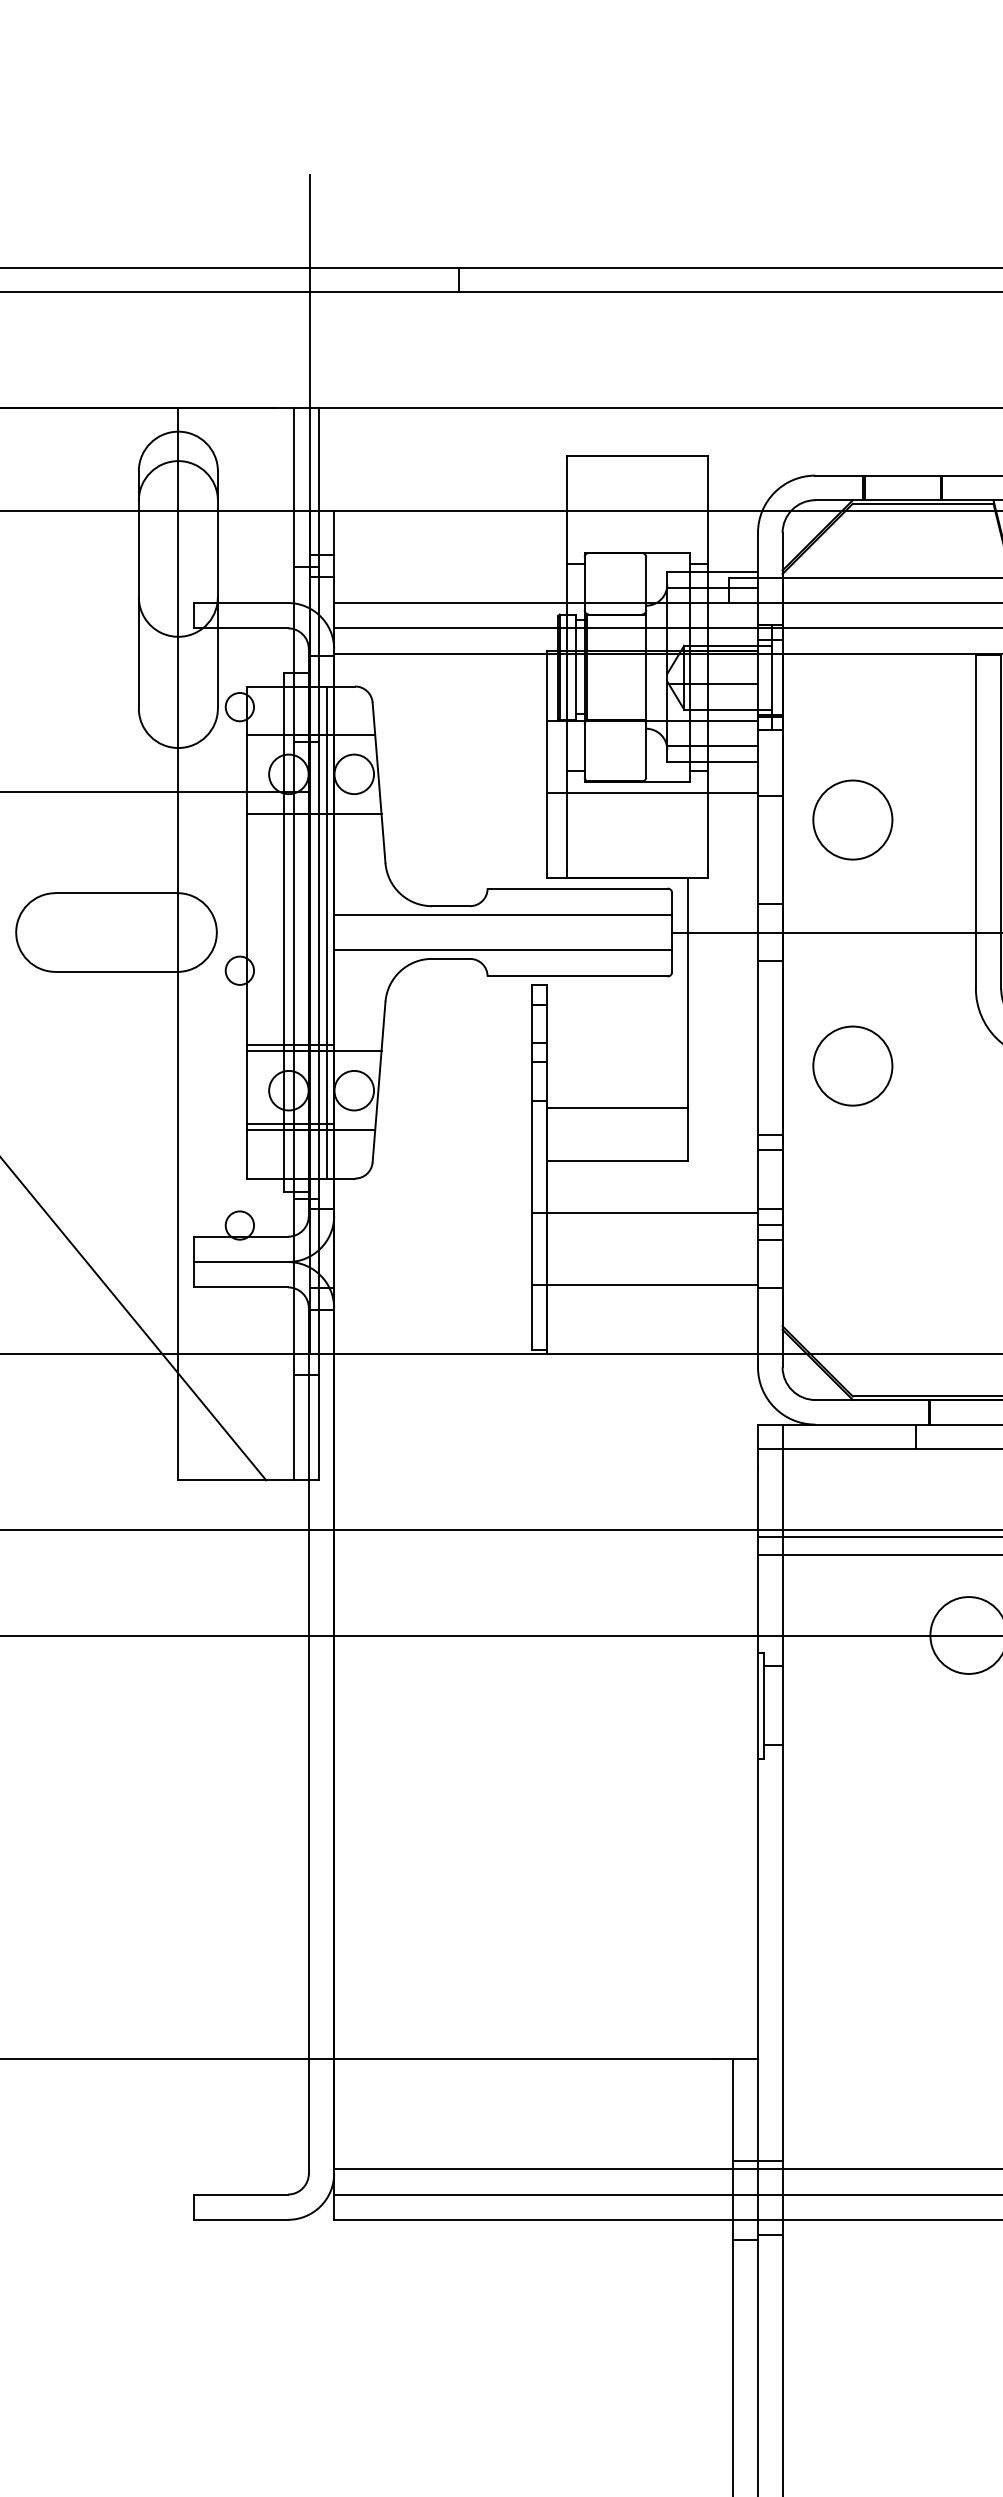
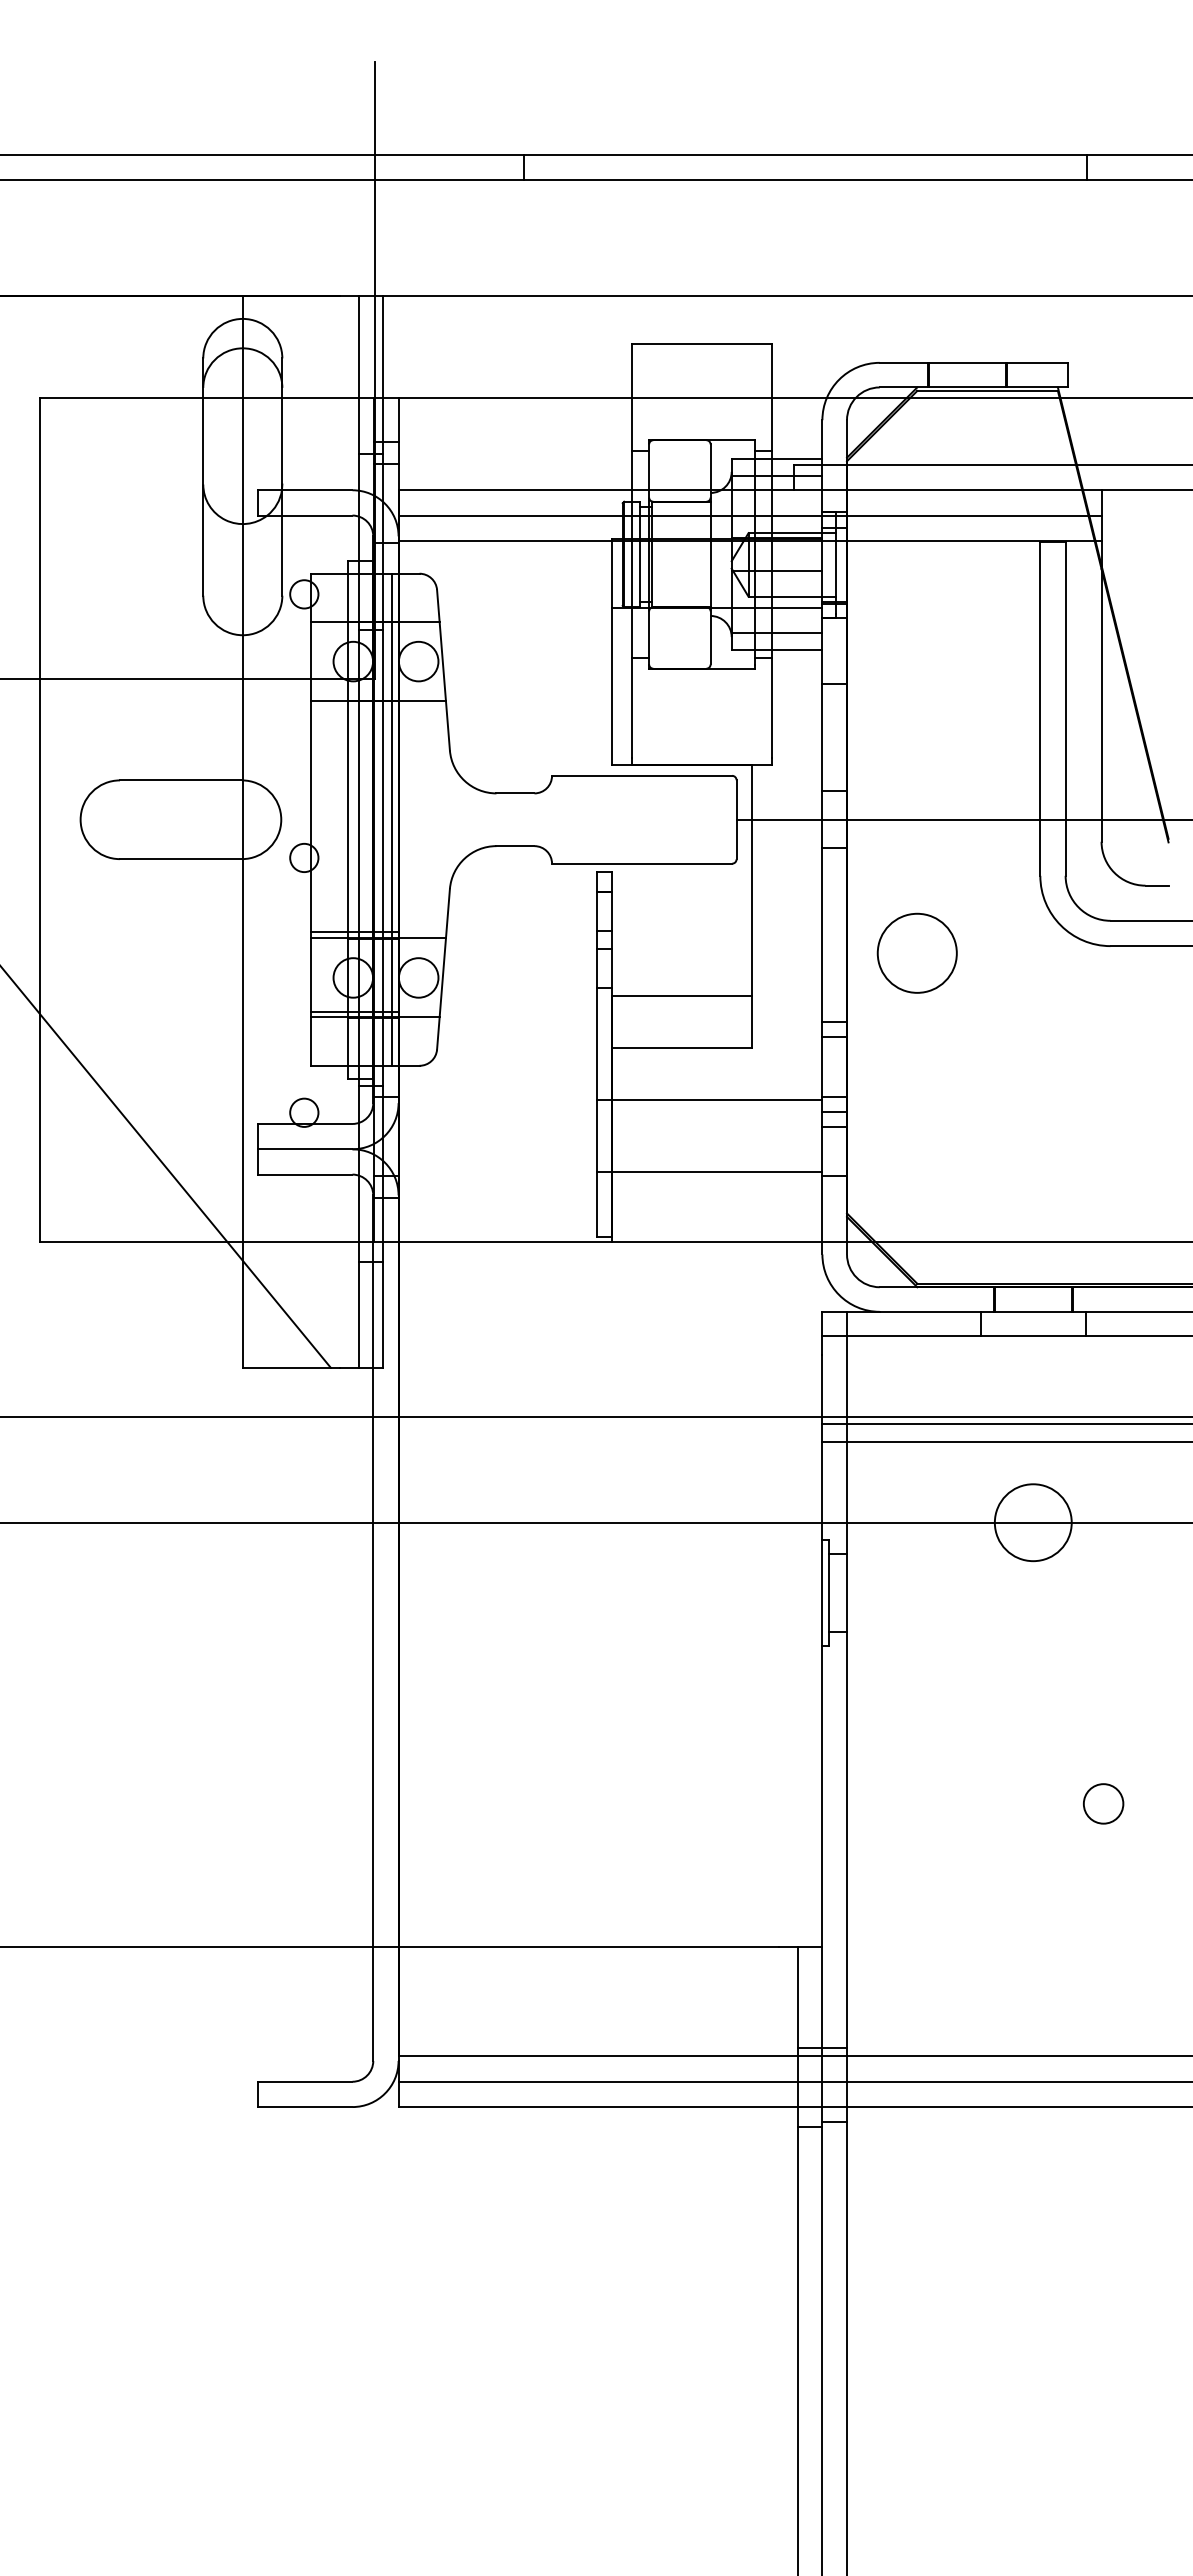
line: (652, 793) -> (716, 680), removed
circle: (852, 819) -> (916, 706), removed
line: (503, 915) -> (567, 802), removed
line: (503, 950) -> (567, 837), removed

